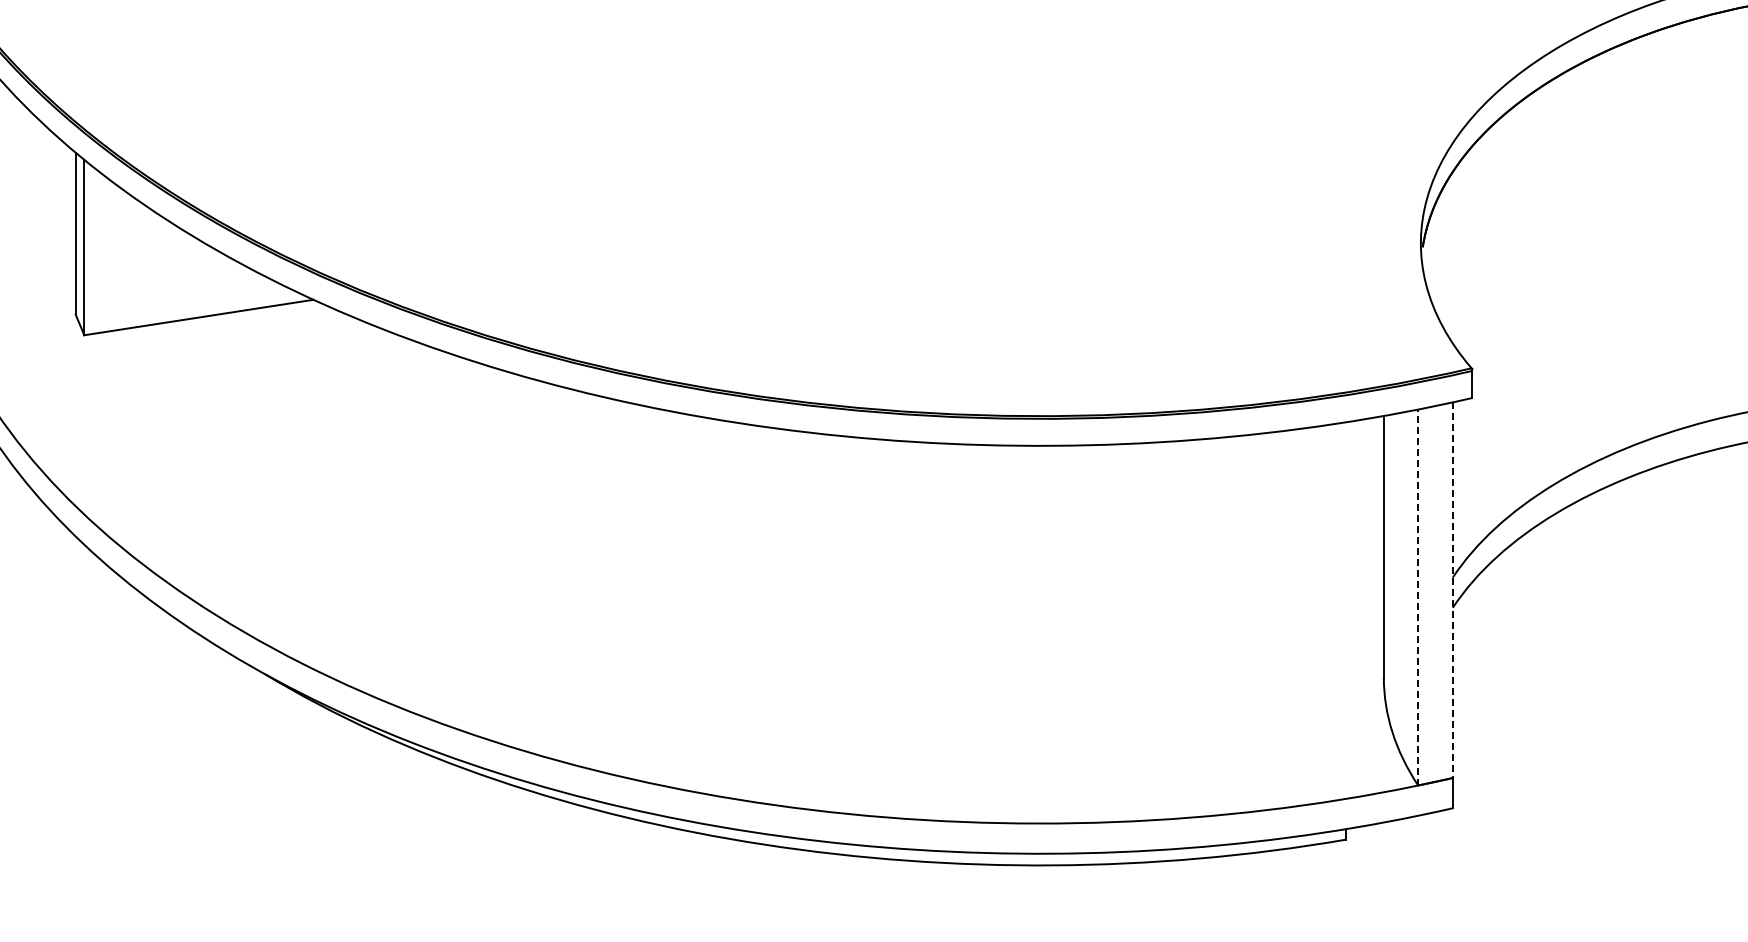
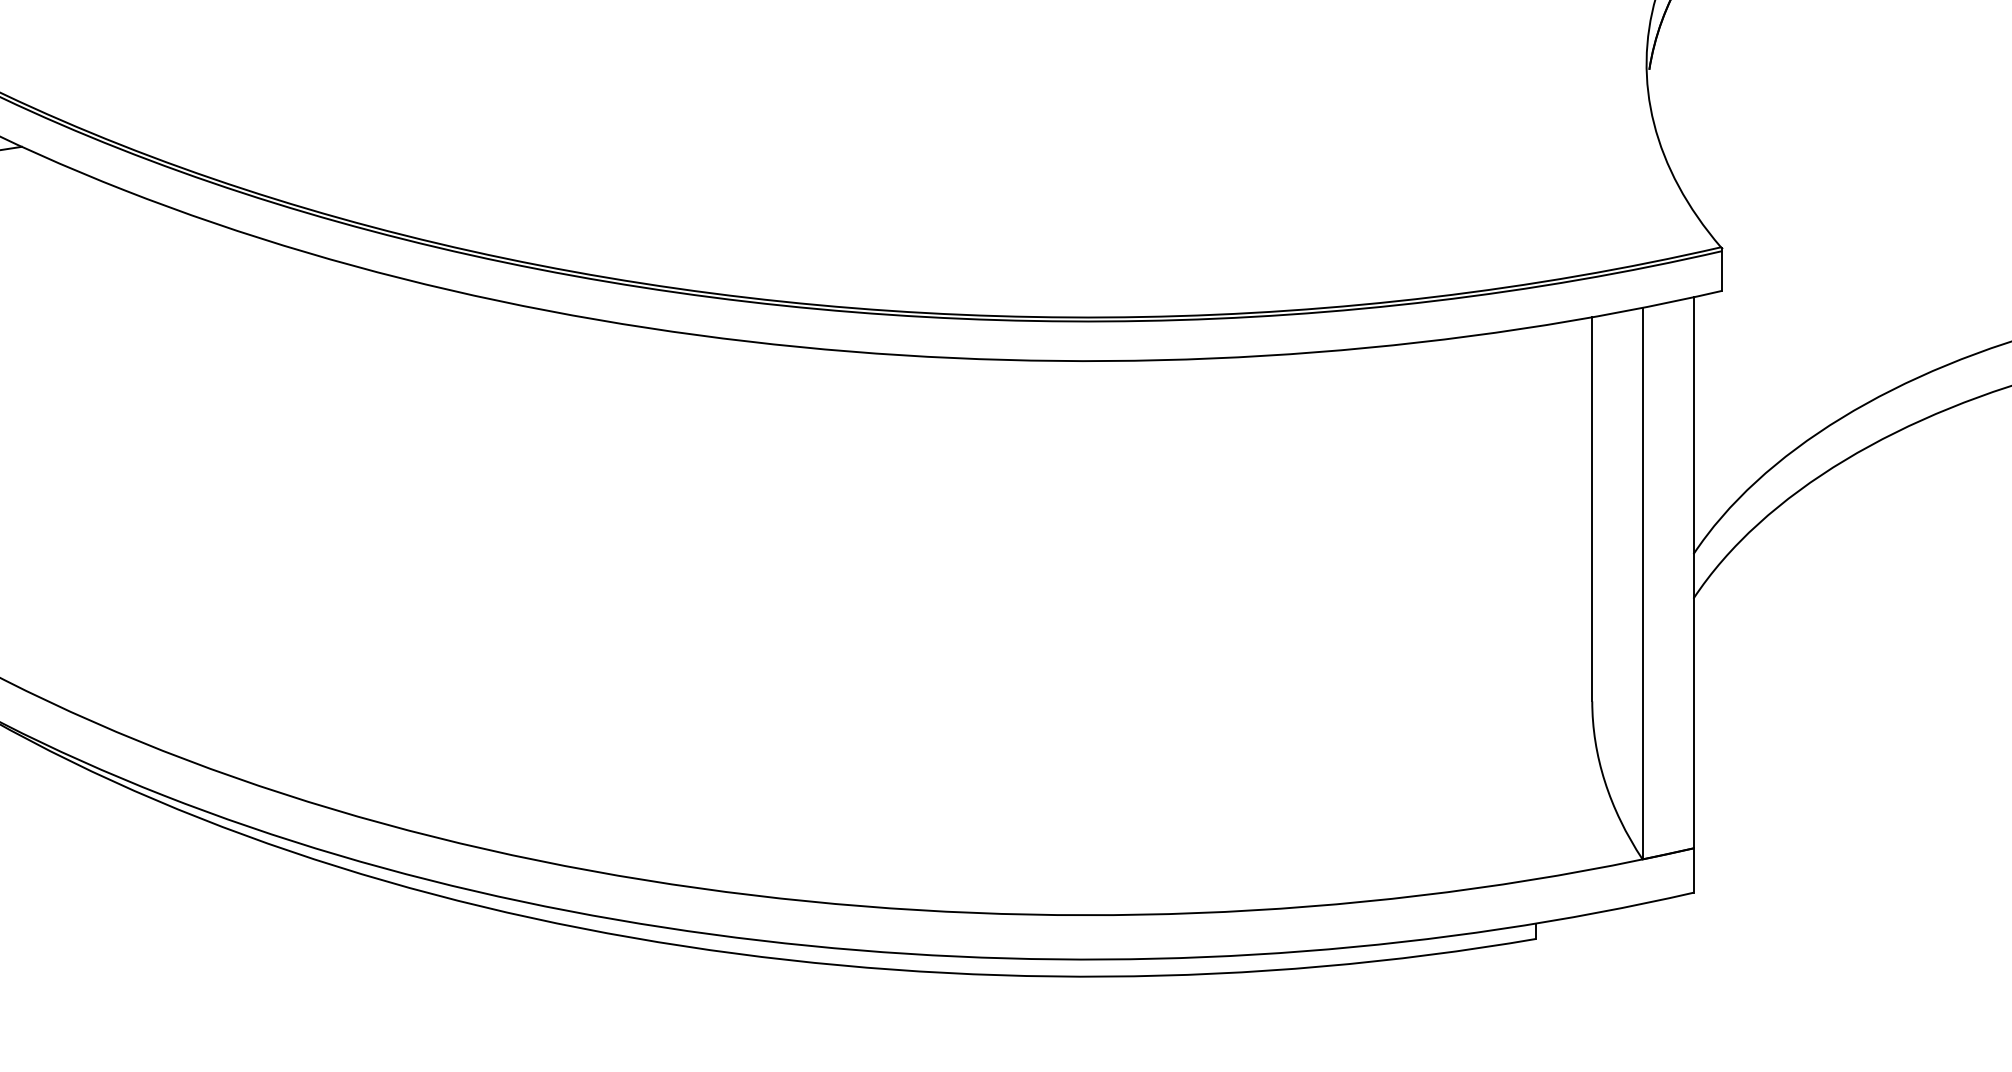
line: (1452, 590) -> (1692, 573), dashed -> solid
line: (1418, 597) -> (1643, 583), dashed -> solid

